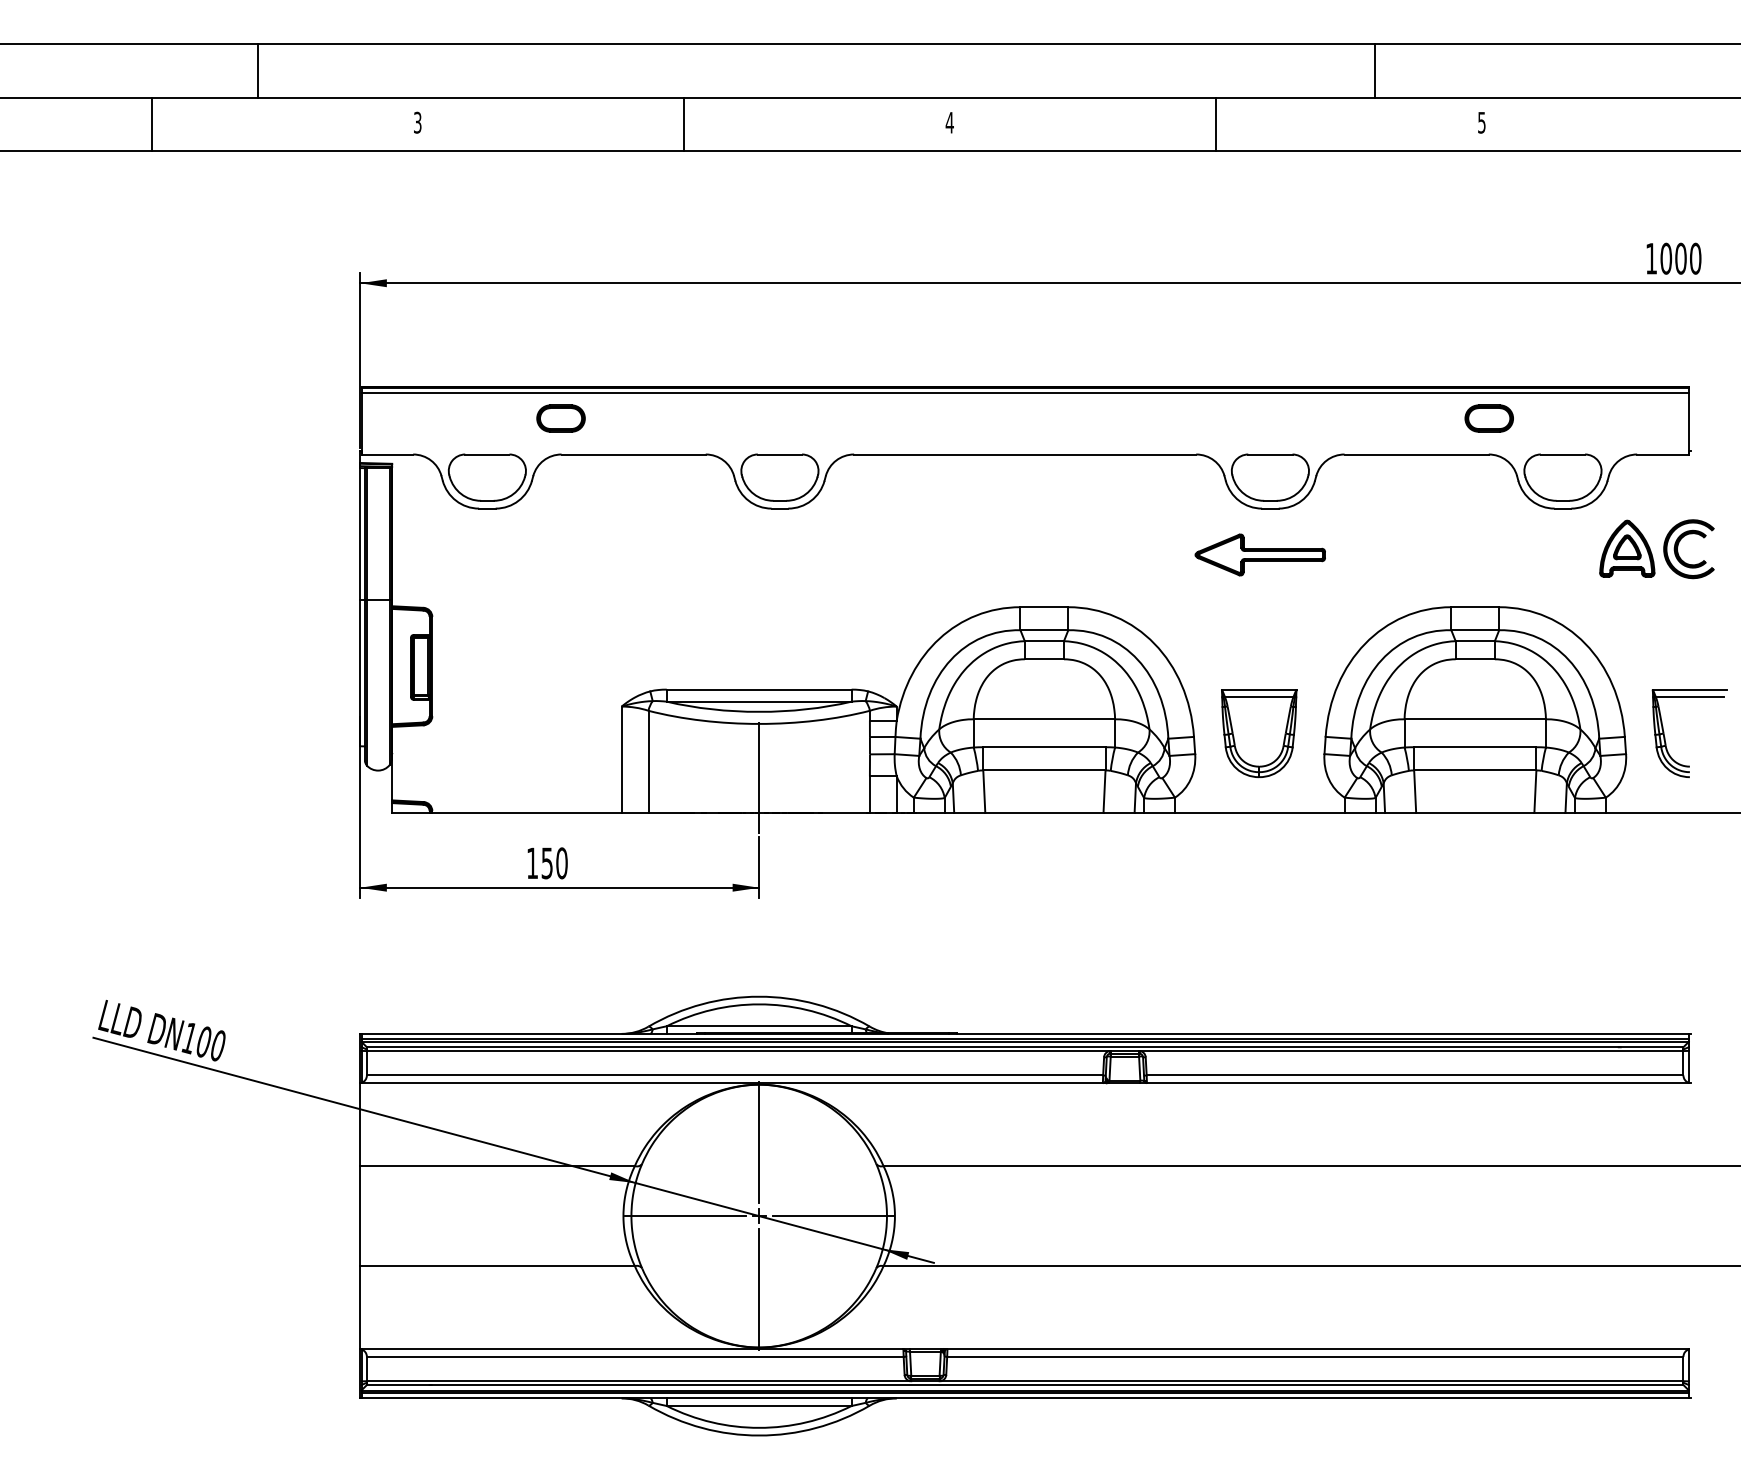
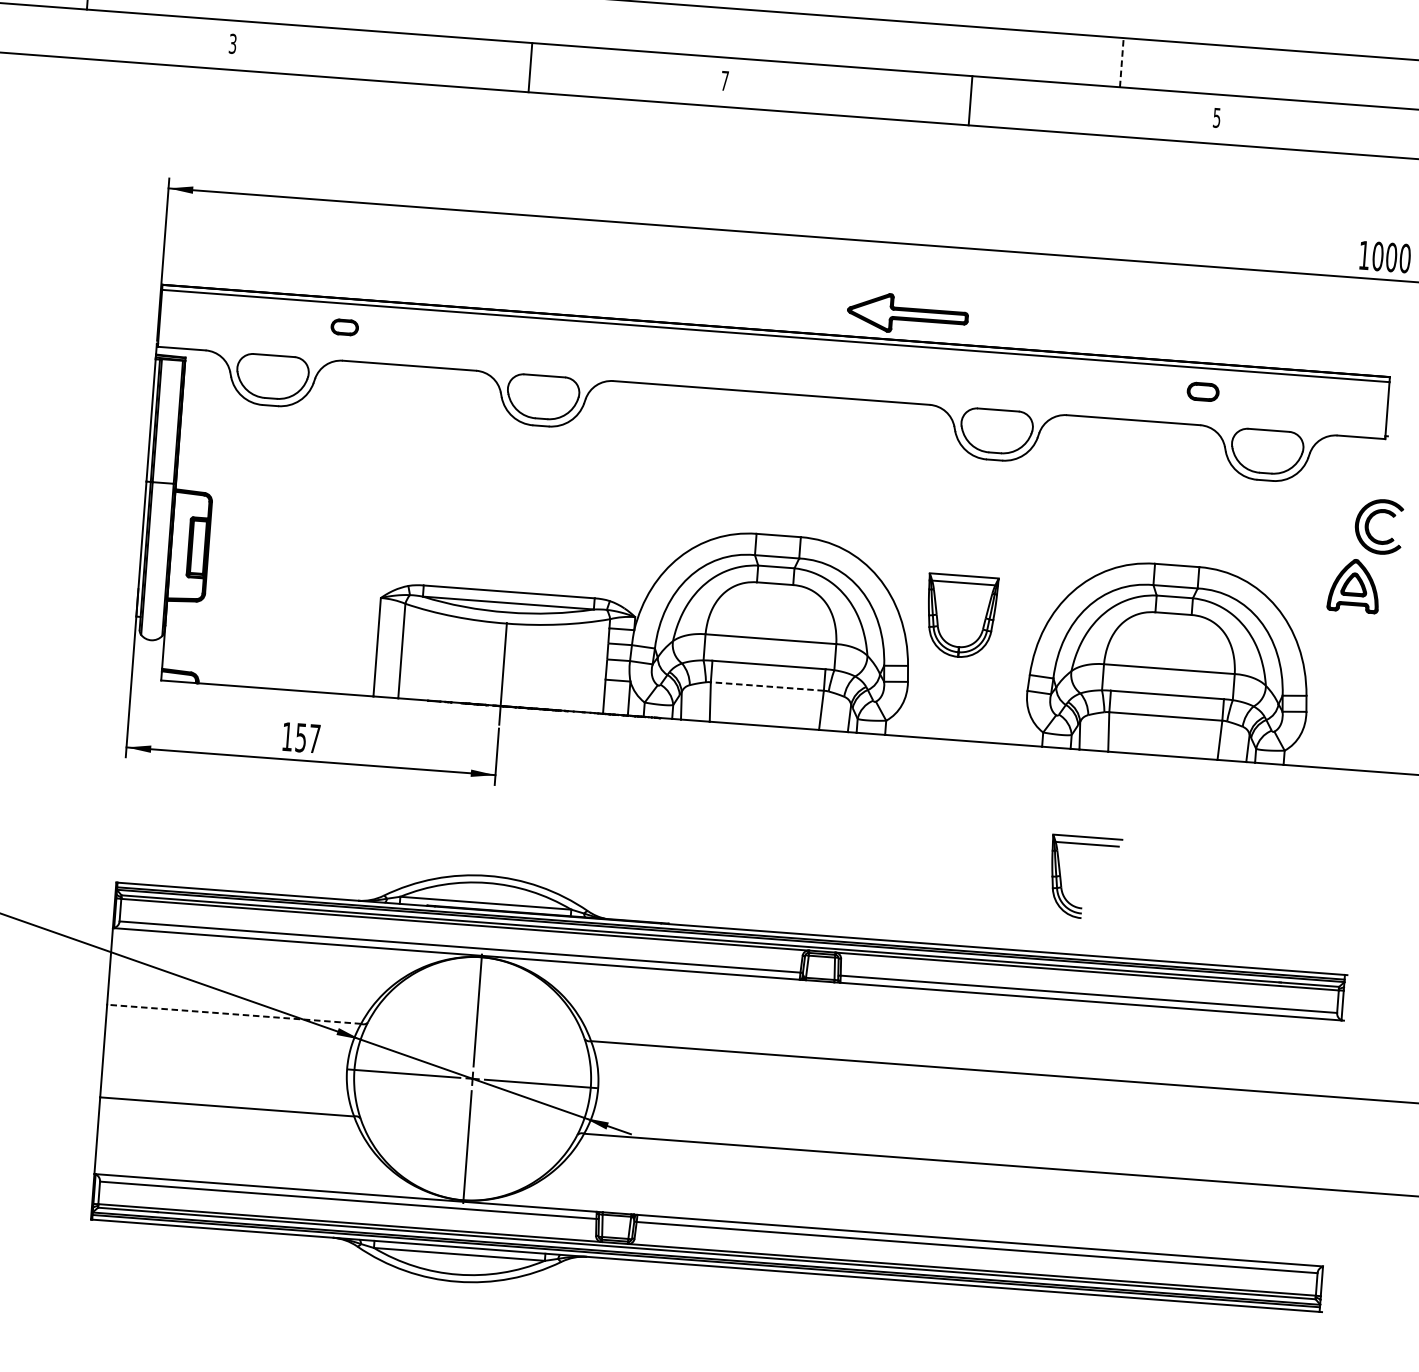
line: (1375, 71) -> (1122, 63), solid -> dashed
text: (949, 122) -> (724, 80), 4 -> 7
line: (683, 123) -> (530, 66), moved
part: (560, 418) -> (344, 327), size x0.6
part: (1488, 418) -> (1202, 391), size x0.7
part: (1627, 548) -> (1354, 585), moved
part: (1259, 554) -> (907, 313), moved
part: (1259, 733) -> (961, 616), moved
part: (1665, 737) -> (1061, 879), moved
line: (1043, 770) -> (766, 686), solid -> dashed
text: (561, 863) -> (314, 738), 150 -> 157
line: (497, 1166) -> (234, 1014), solid -> dashed

